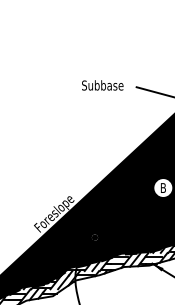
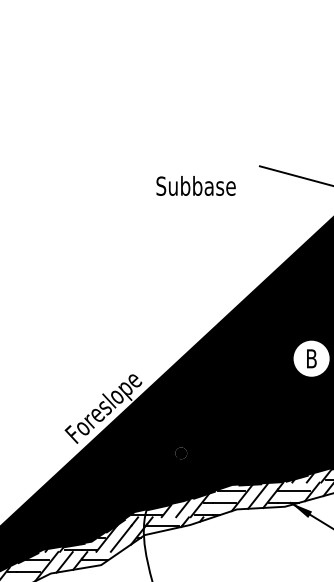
text: (102, 85) -> (195, 186), moved

